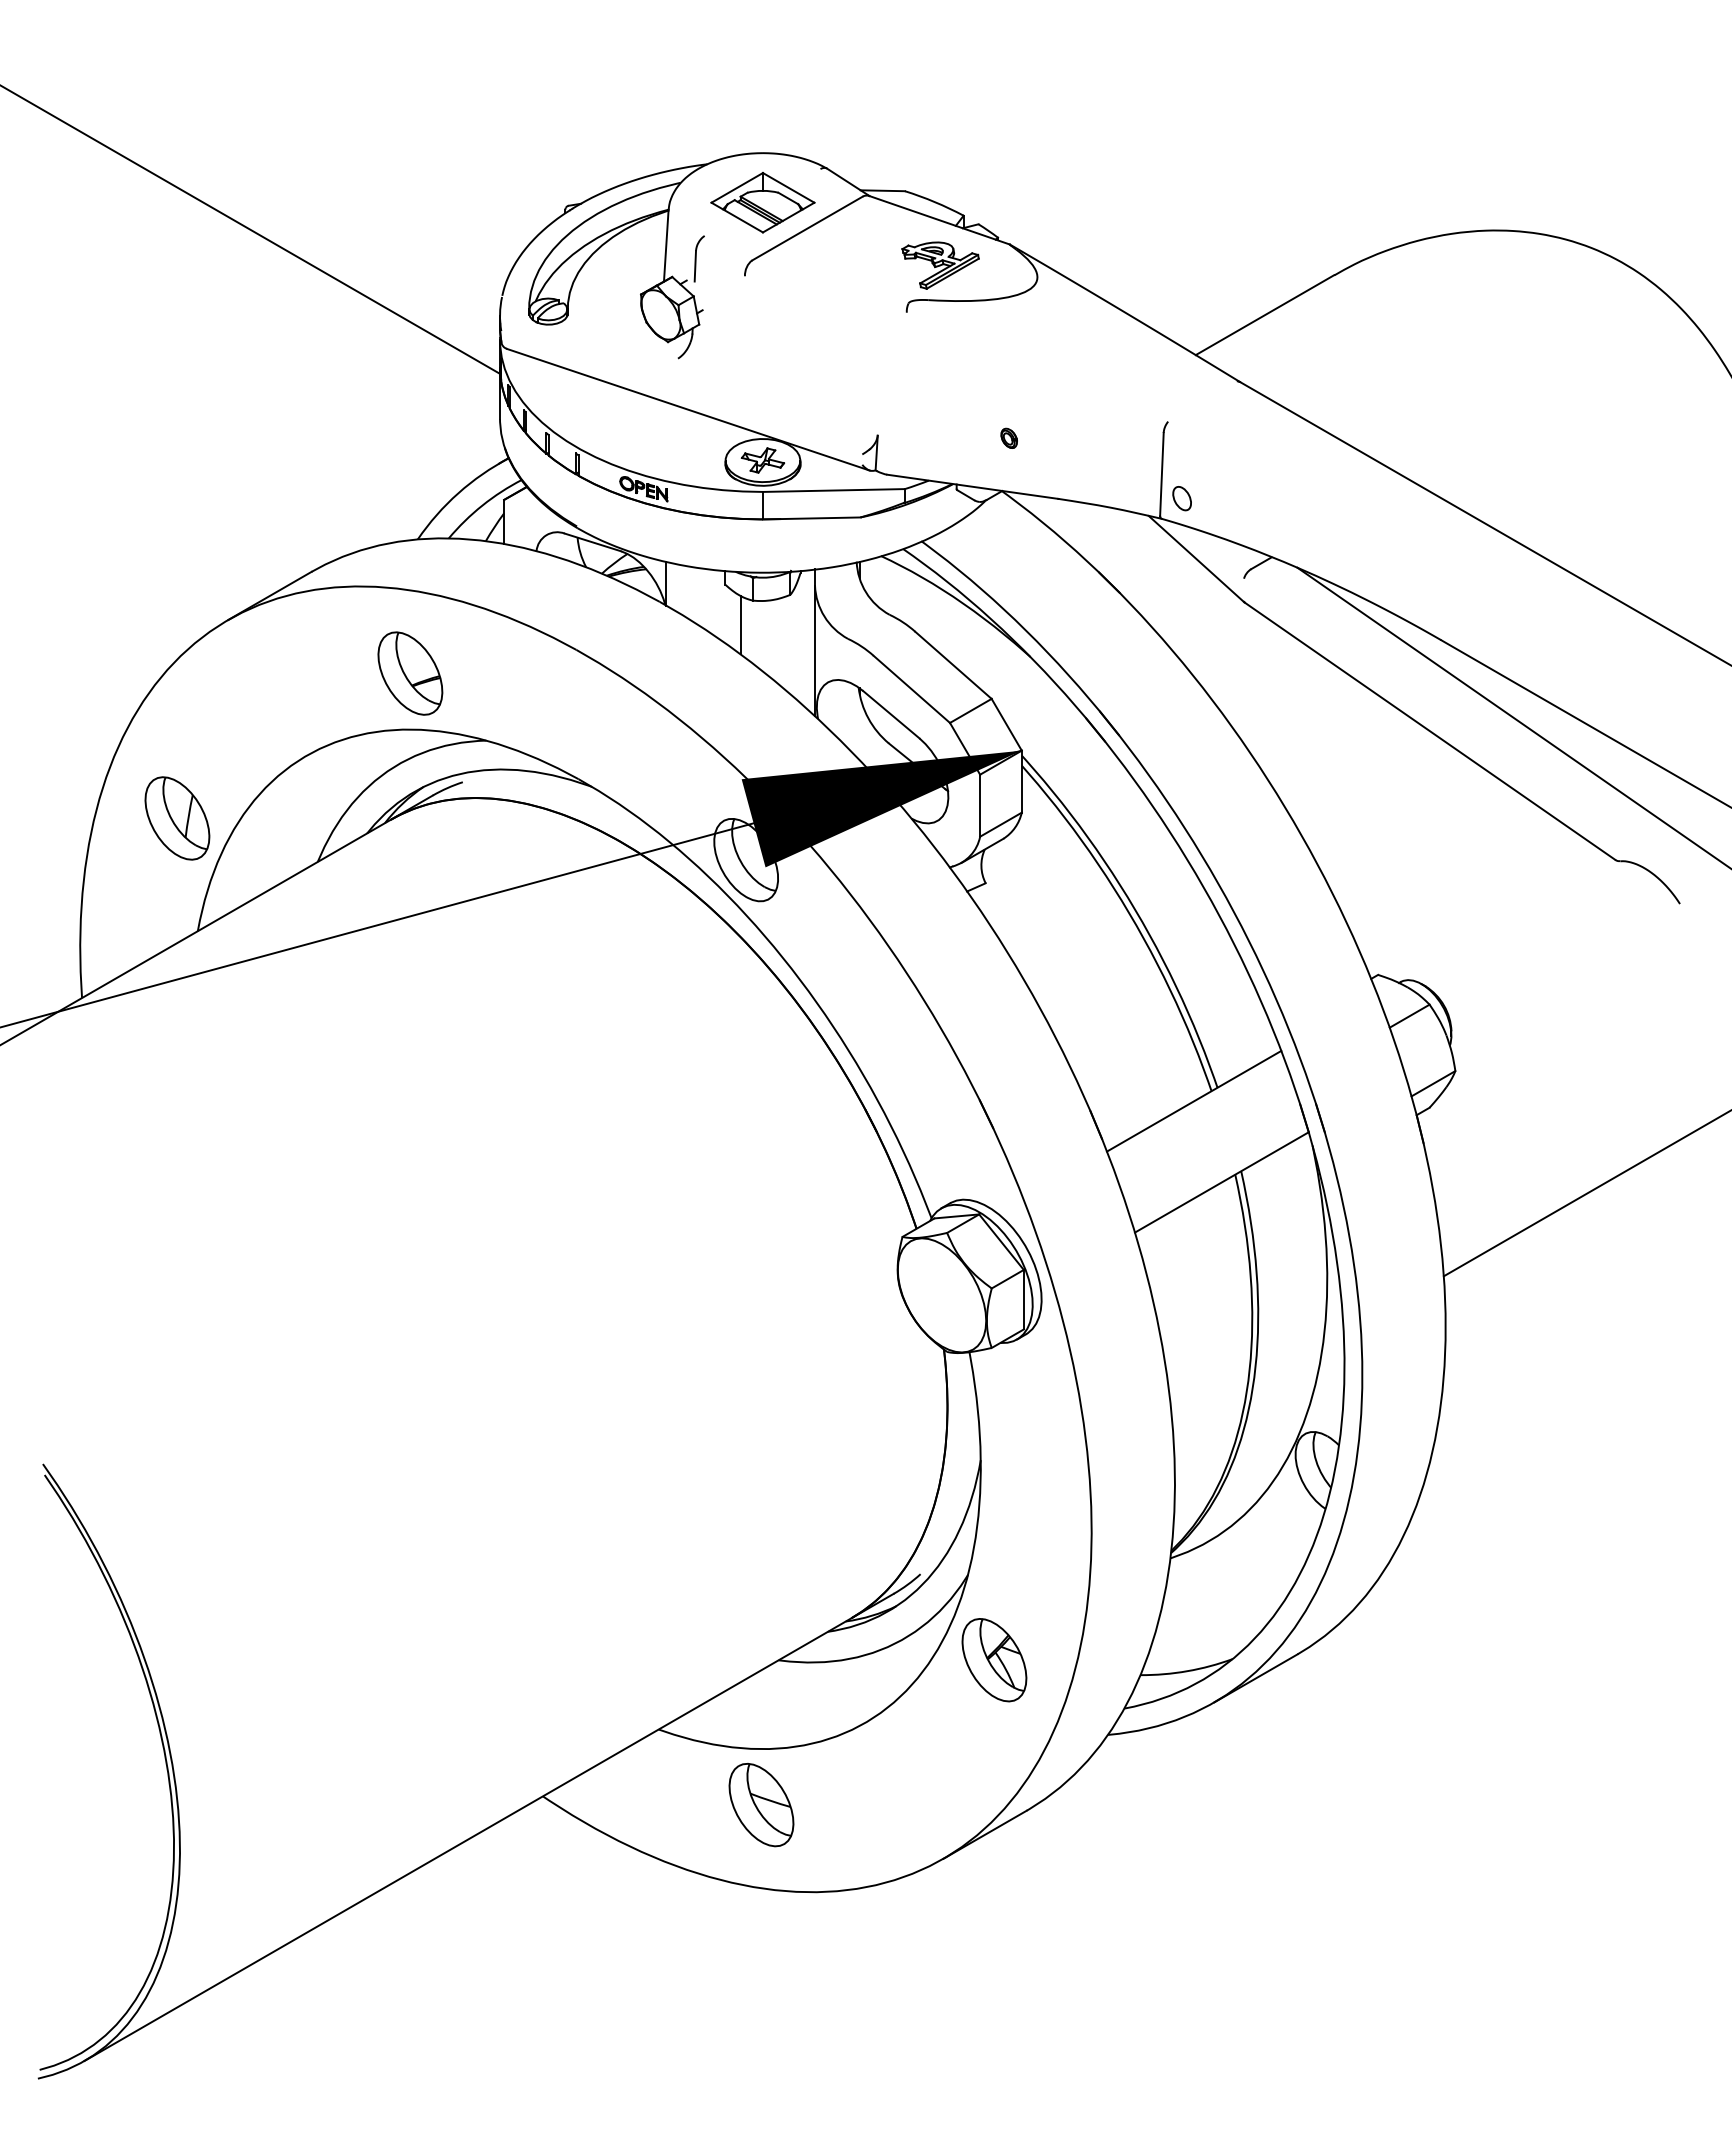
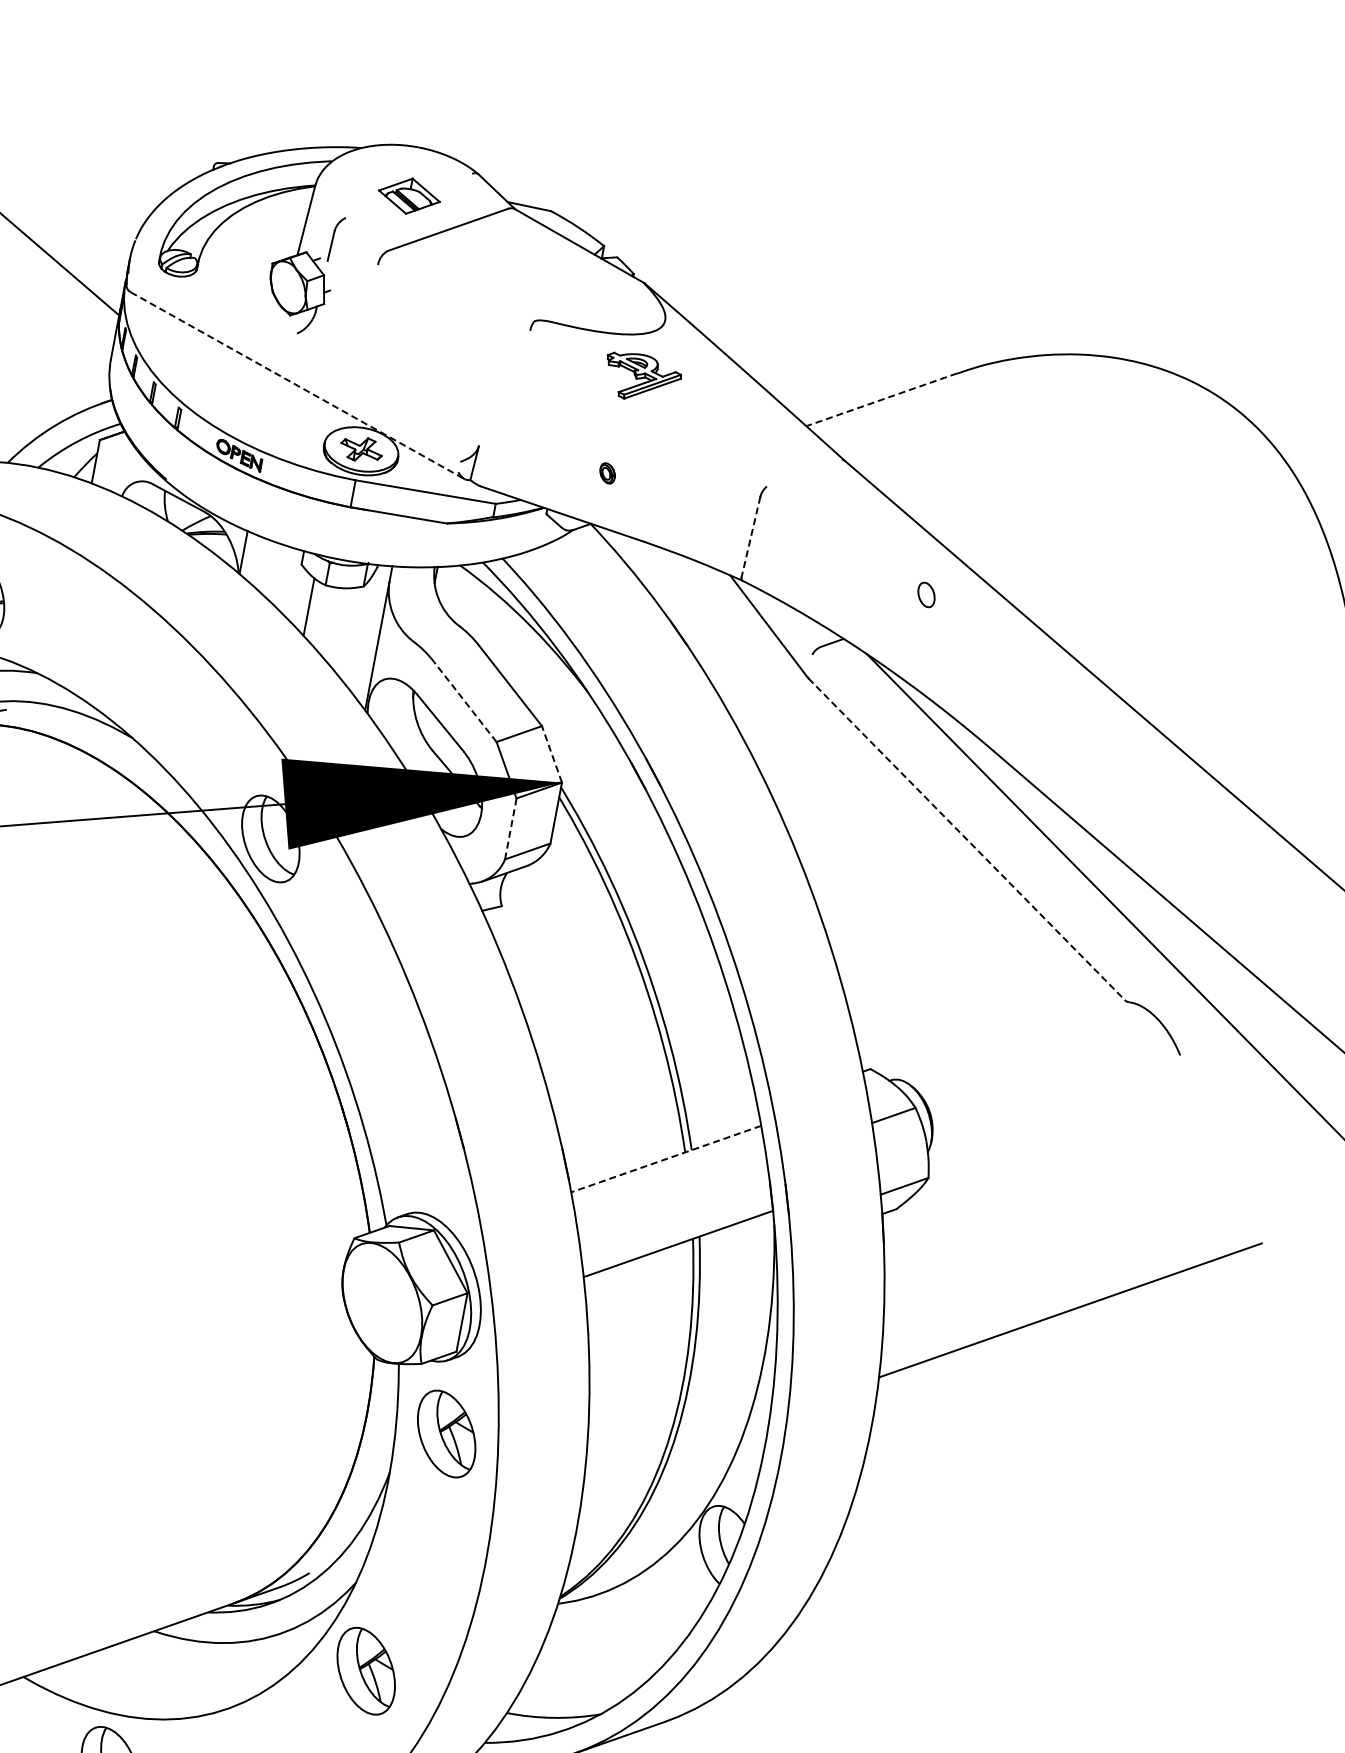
part: (762, 202) -> (408, 195), size x0.6
part: (940, 265) -> (642, 378), moved
line: (1264, 315) -> (881, 400), solid -> dashed
line: (688, 409) -> (297, 385), solid -> dashed
line: (1161, 474) -> (750, 537), solid -> dashed
part: (1181, 498) -> (925, 594), moved
line: (911, 689) -> (464, 702), solid -> dashed
line: (1006, 724) -> (551, 754), solid -> dashed
line: (1430, 731) -> (967, 839), solid -> dashed
line: (980, 805) -> (511, 828), solid -> dashed
line: (1194, 1101) -> (666, 1159), solid -> dashed
part: (1029, 1412) -> (446, 1434), added

